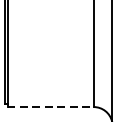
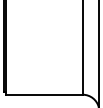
line: (51, 106) -> (45, 94), dashed -> solid

